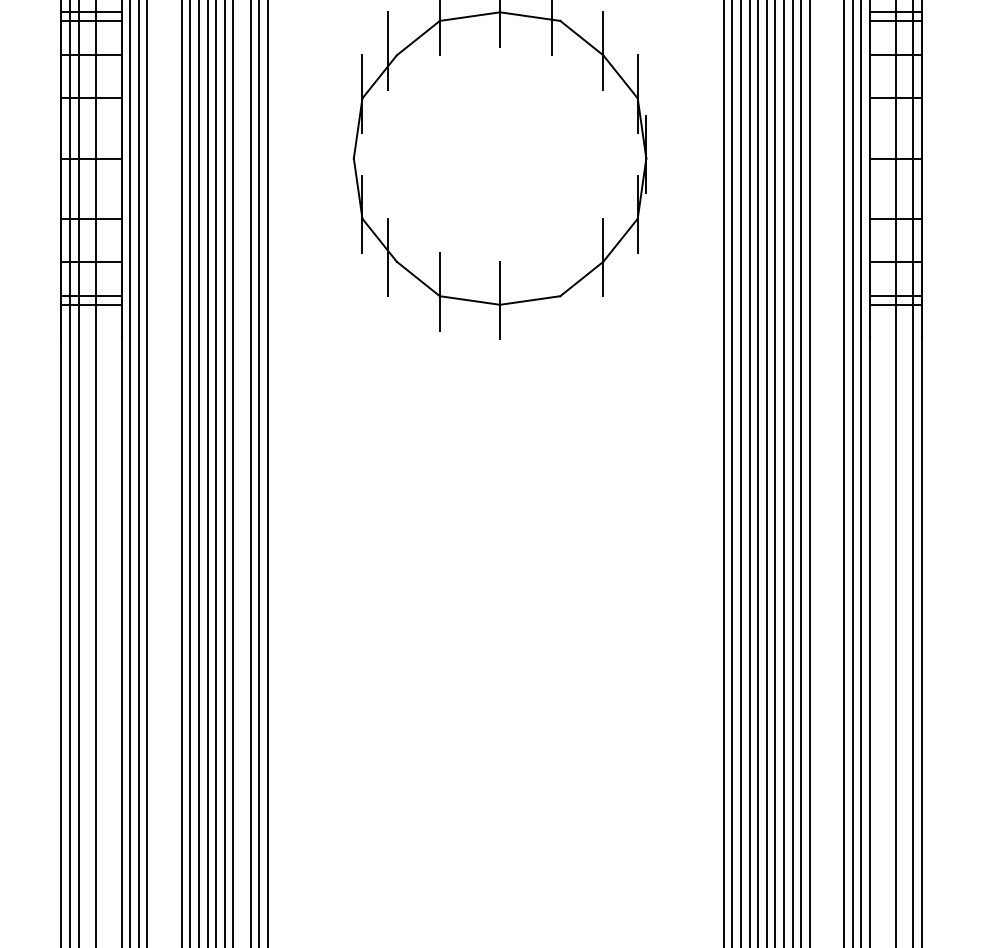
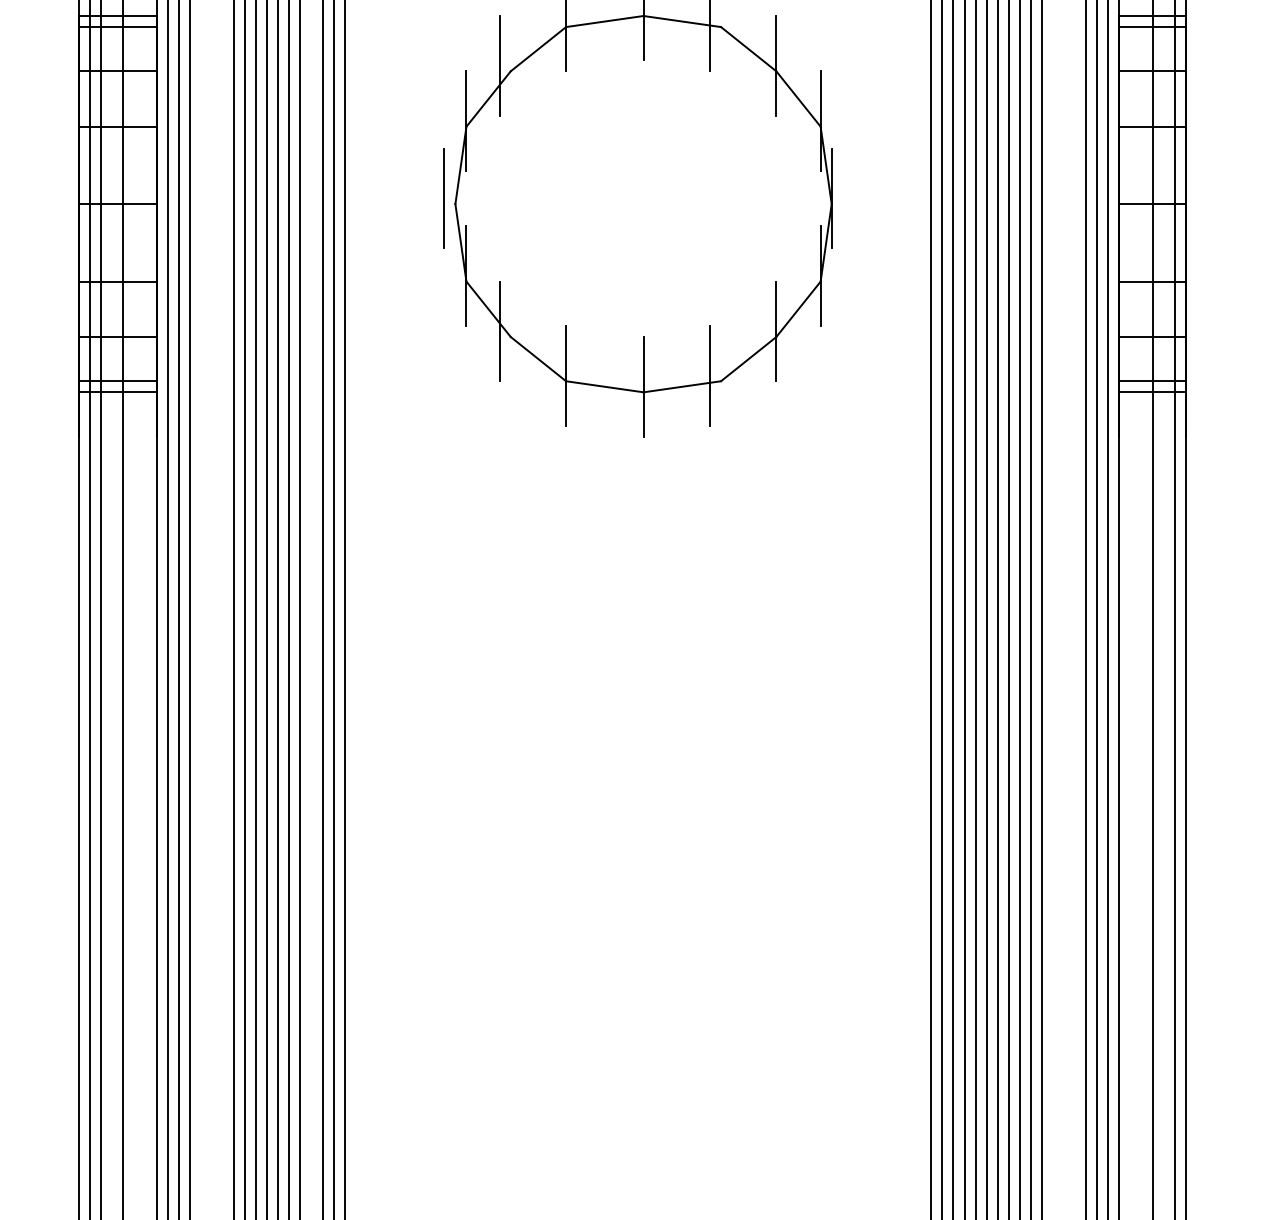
line: (345, 153) -> (444, 197), added
line: (551, 291) -> (709, 375), added

